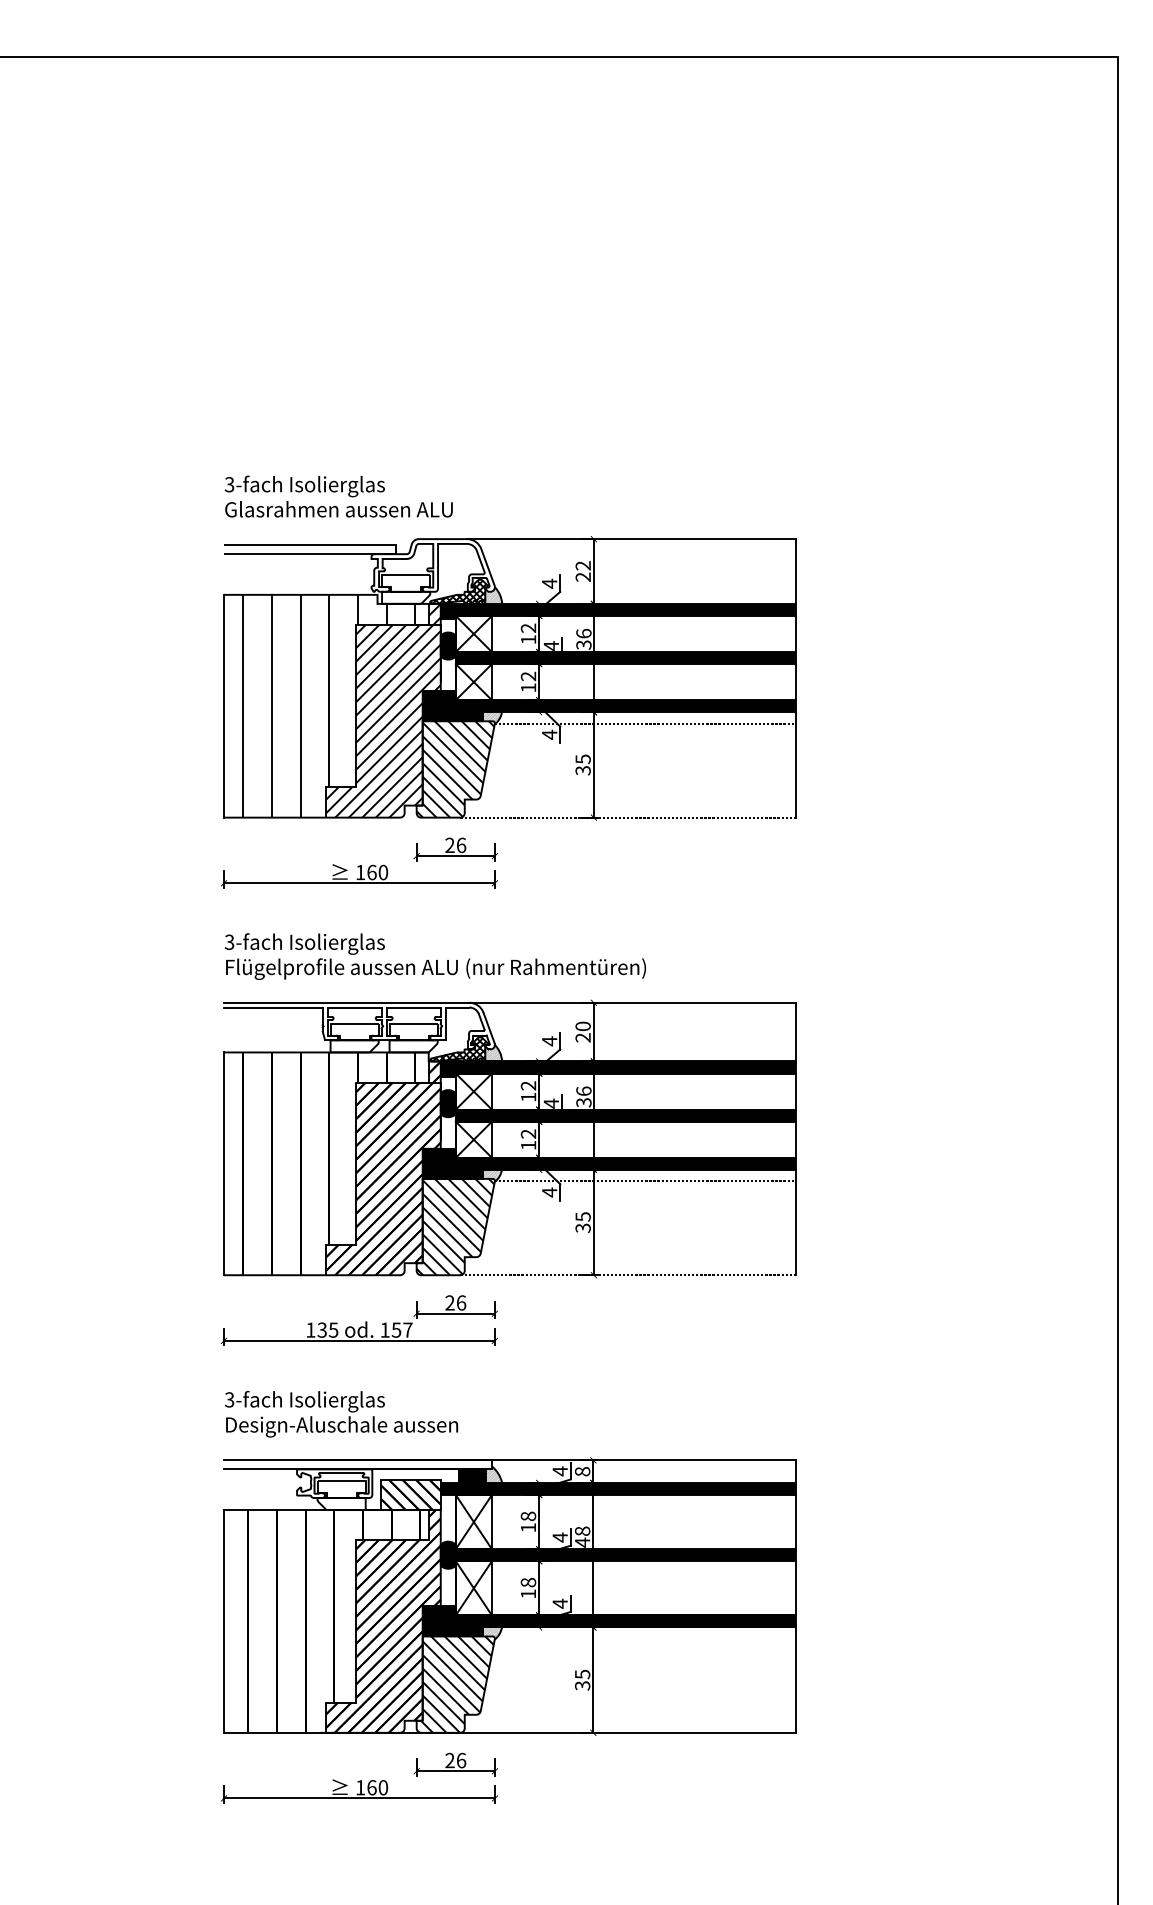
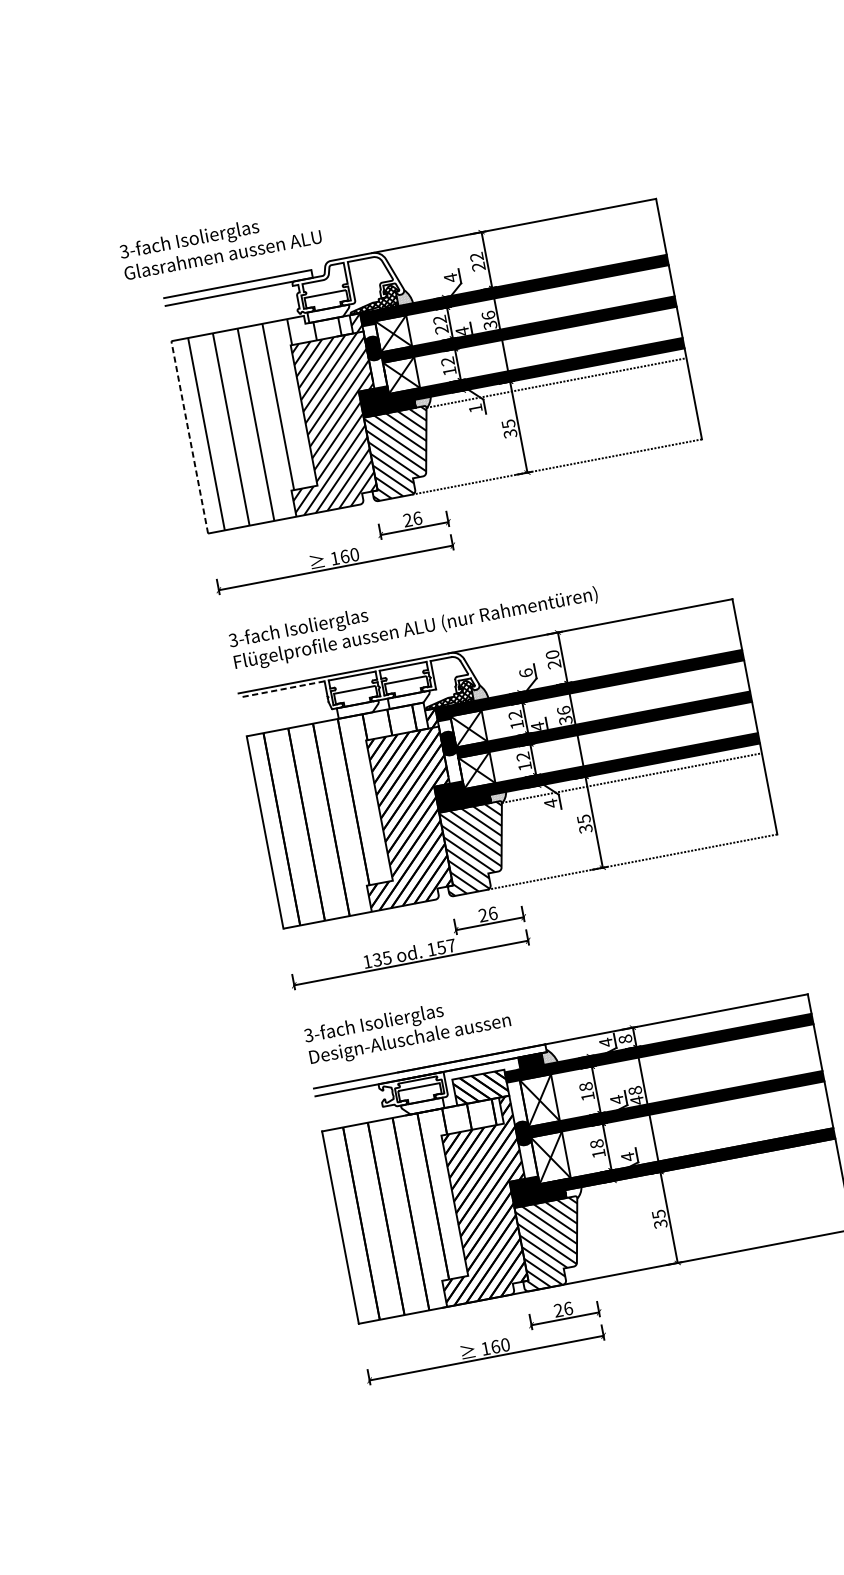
text: (338, 496) -> (220, 243), moved
text: (527, 639) -> (440, 329), 12 -> 22
line: (224, 705) -> (190, 436), solid -> dashed
text: (549, 734) -> (475, 408), 4 -> 1
line: (272, 1007) -> (281, 689), solid -> dashed
text: (549, 1041) -> (526, 673), 4 -> 6
hatch: (491, 1632) -> (573, 1193), removed

